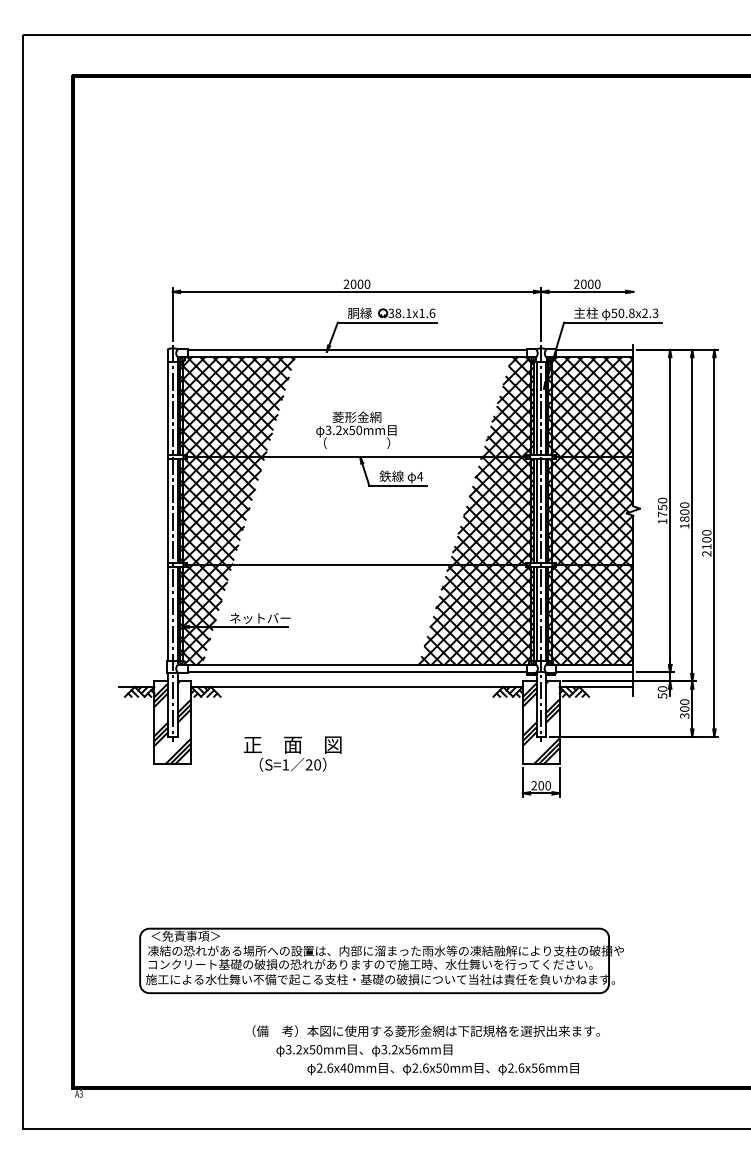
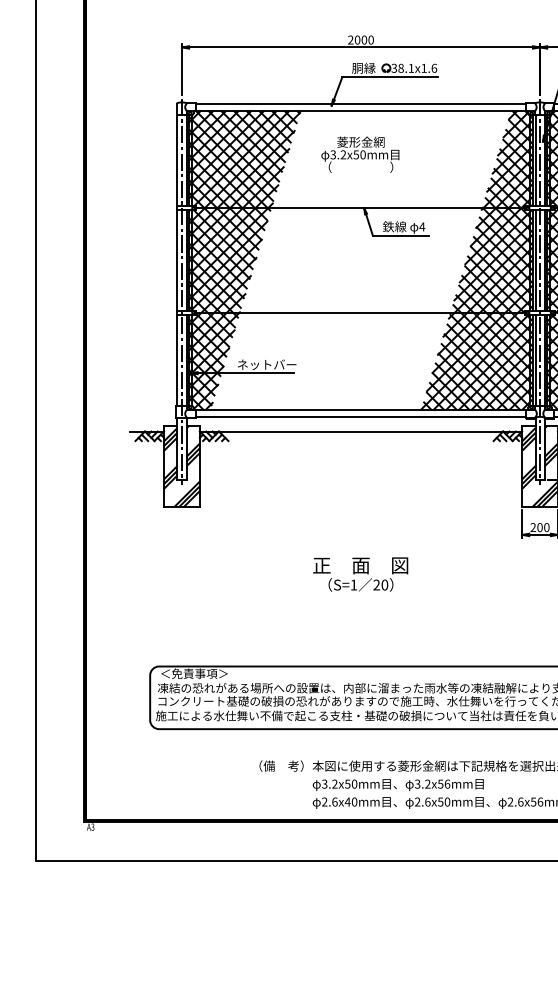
text: (356, 429) -> (360, 154), moved
text: (292, 753) -> (360, 573), moved
text: (364, 1050) -> (398, 784), moved

